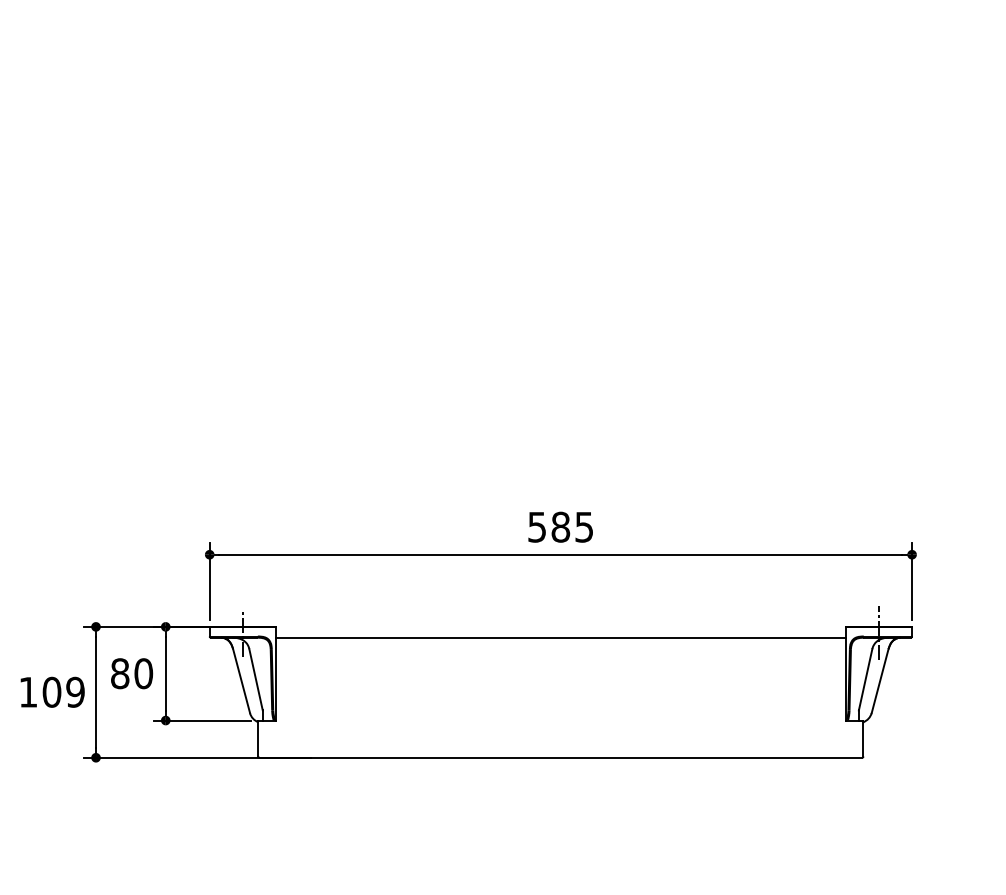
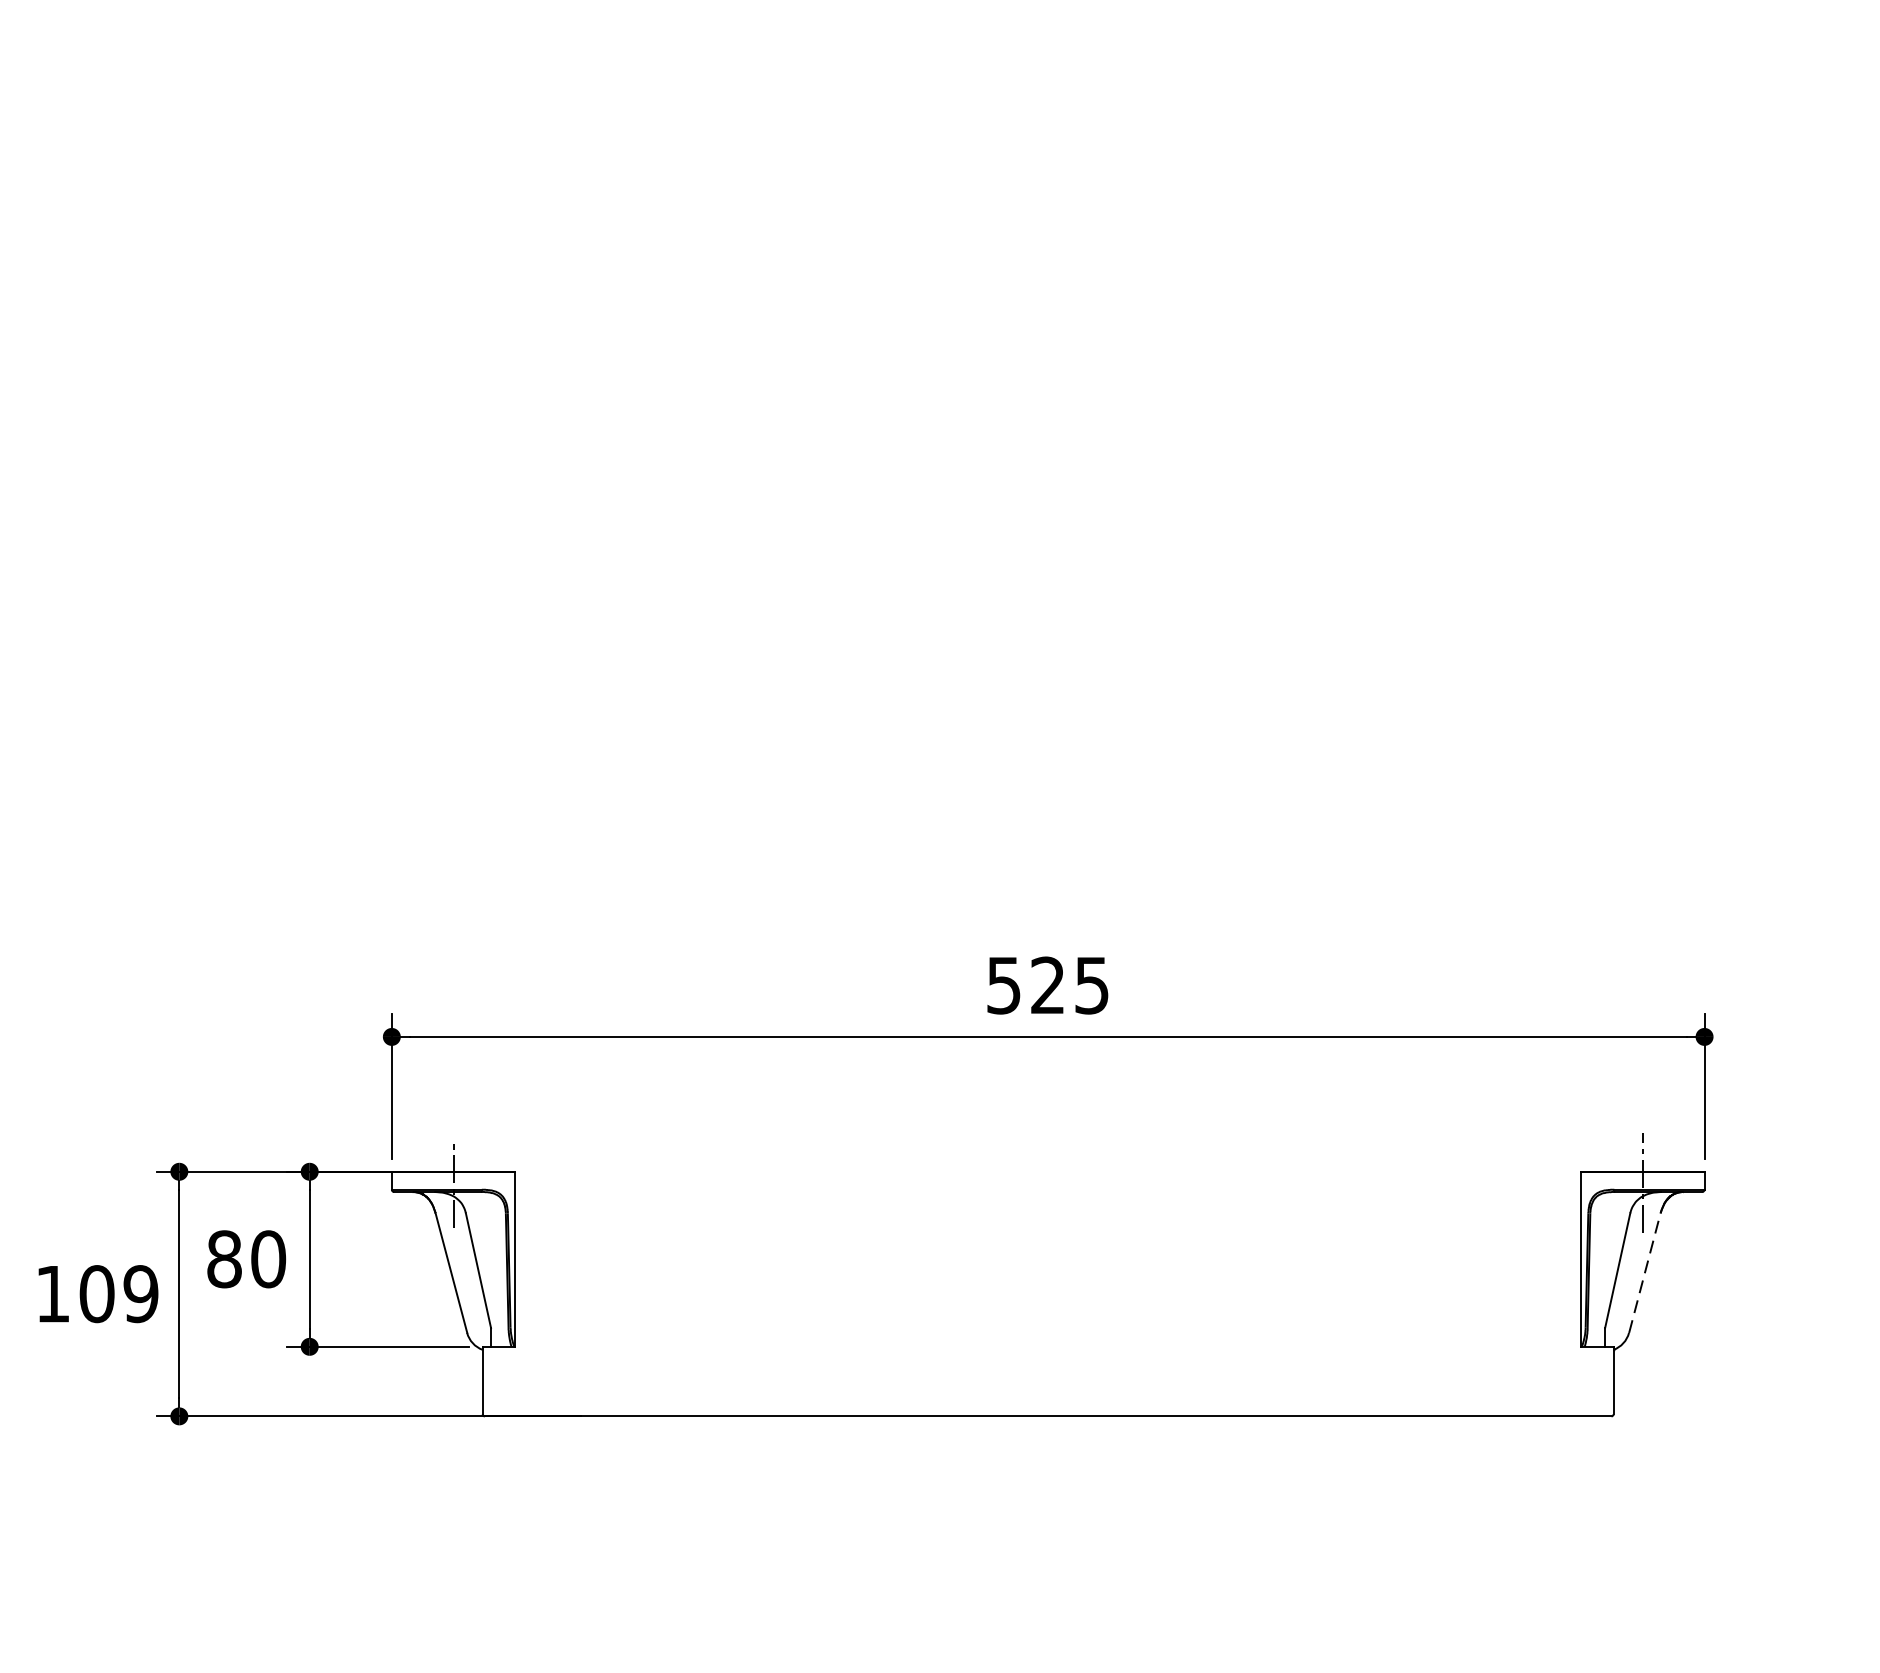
text: (560, 526) -> (1047, 984), 585 -> 525
line: (560, 637) -> (1047, 1191), removed
line: (880, 680) -> (1645, 1271), solid -> dashed

